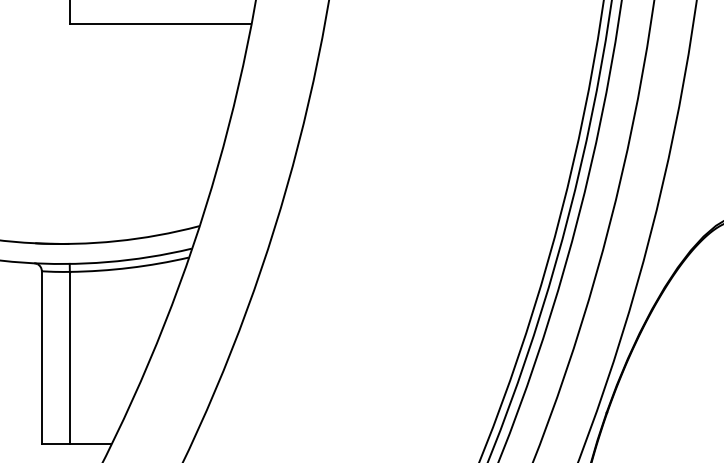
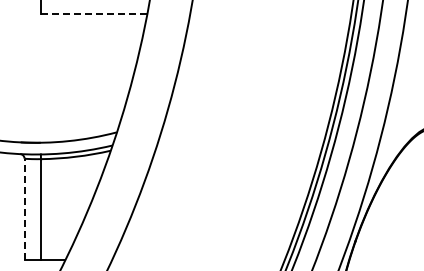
line: (161, 23) -> (94, 13), solid -> dashed
line: (41, 357) -> (24, 209), solid -> dashed

